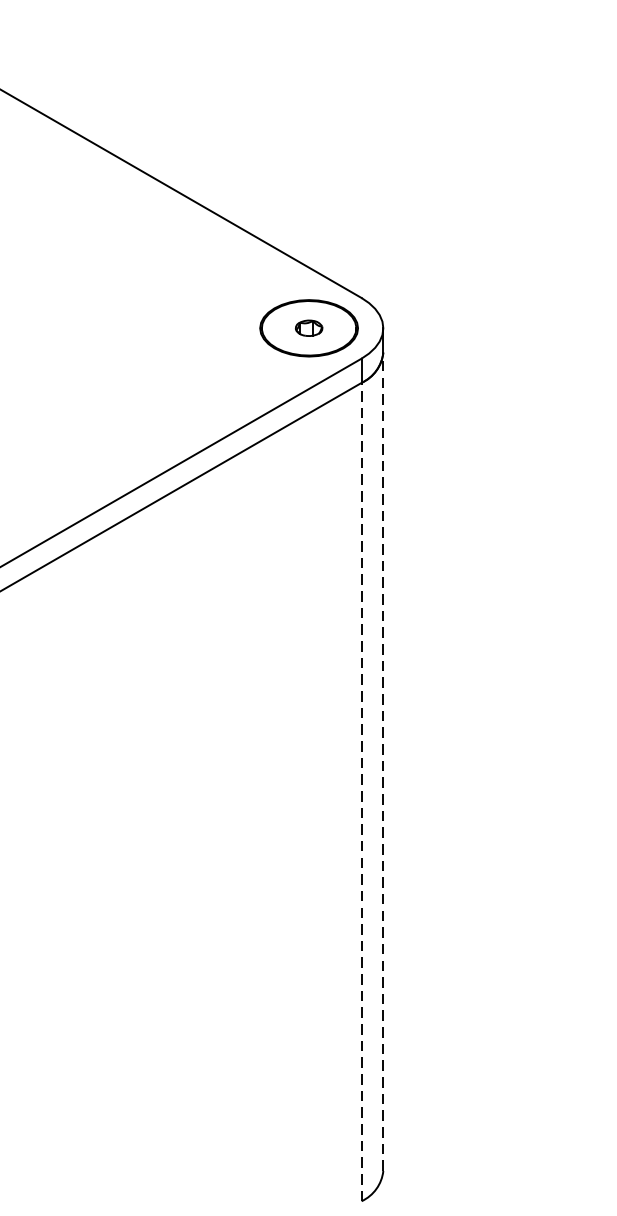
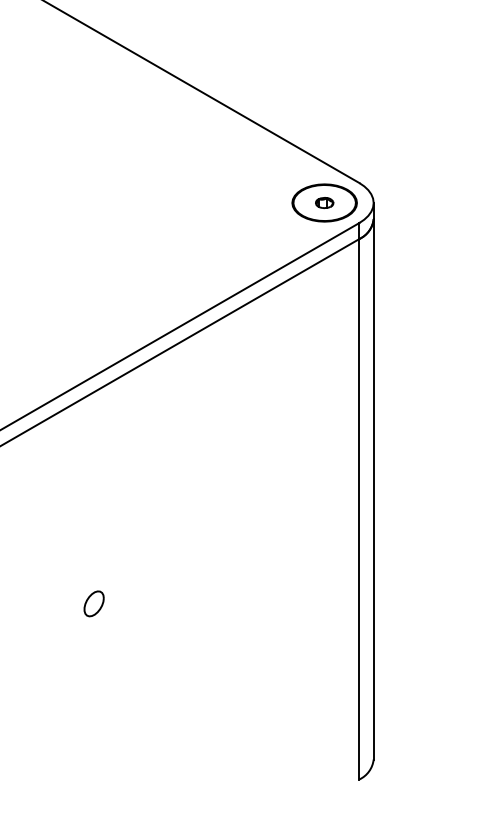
line: (383, 760) -> (373, 488), dashed -> solid
line: (361, 790) -> (359, 508), dashed -> solid

